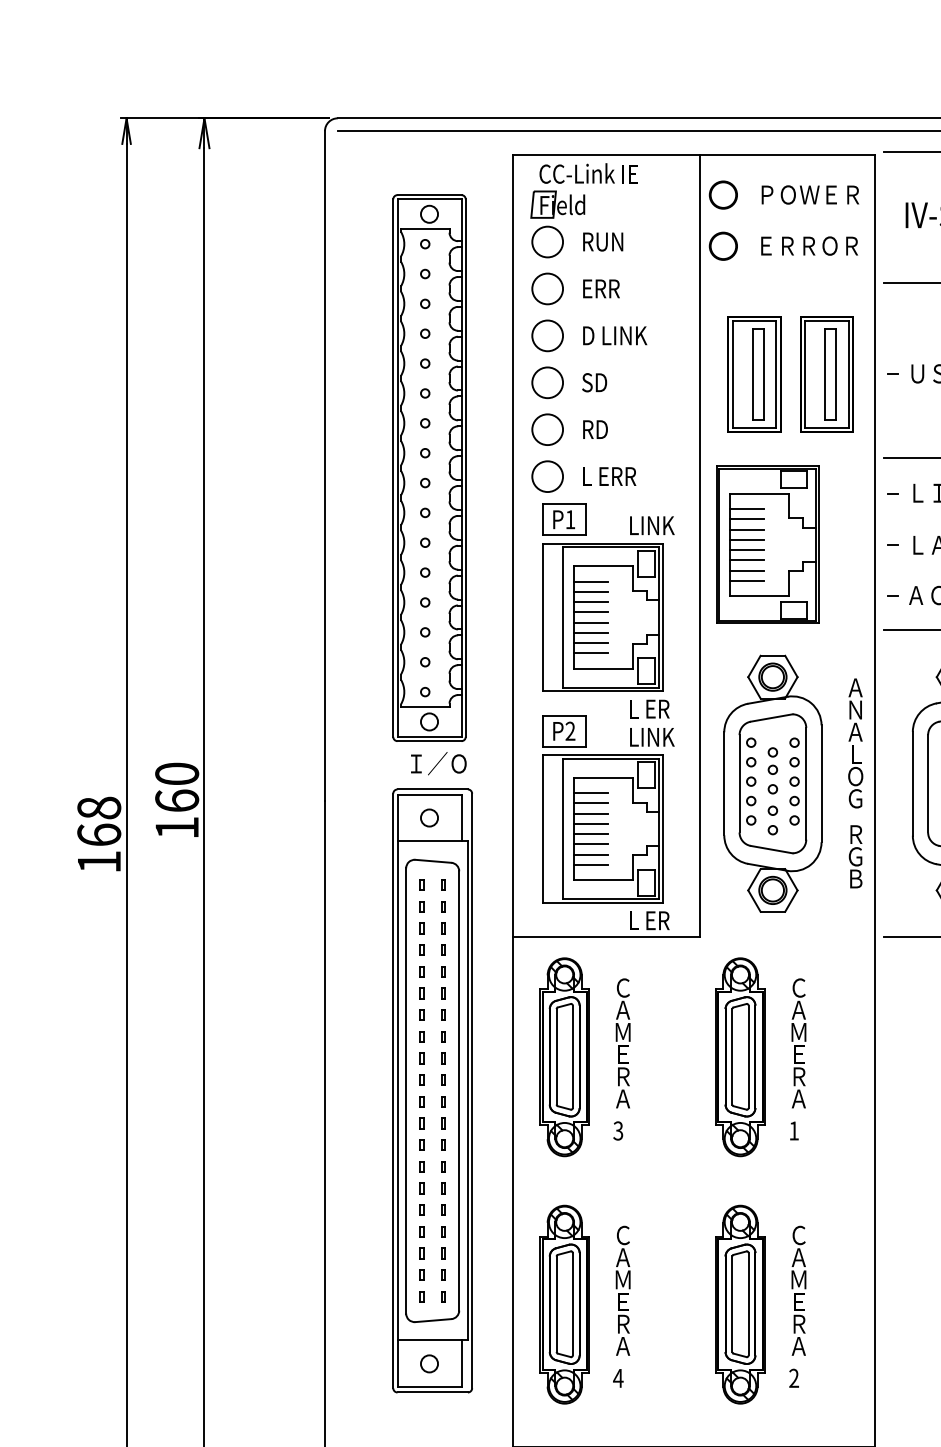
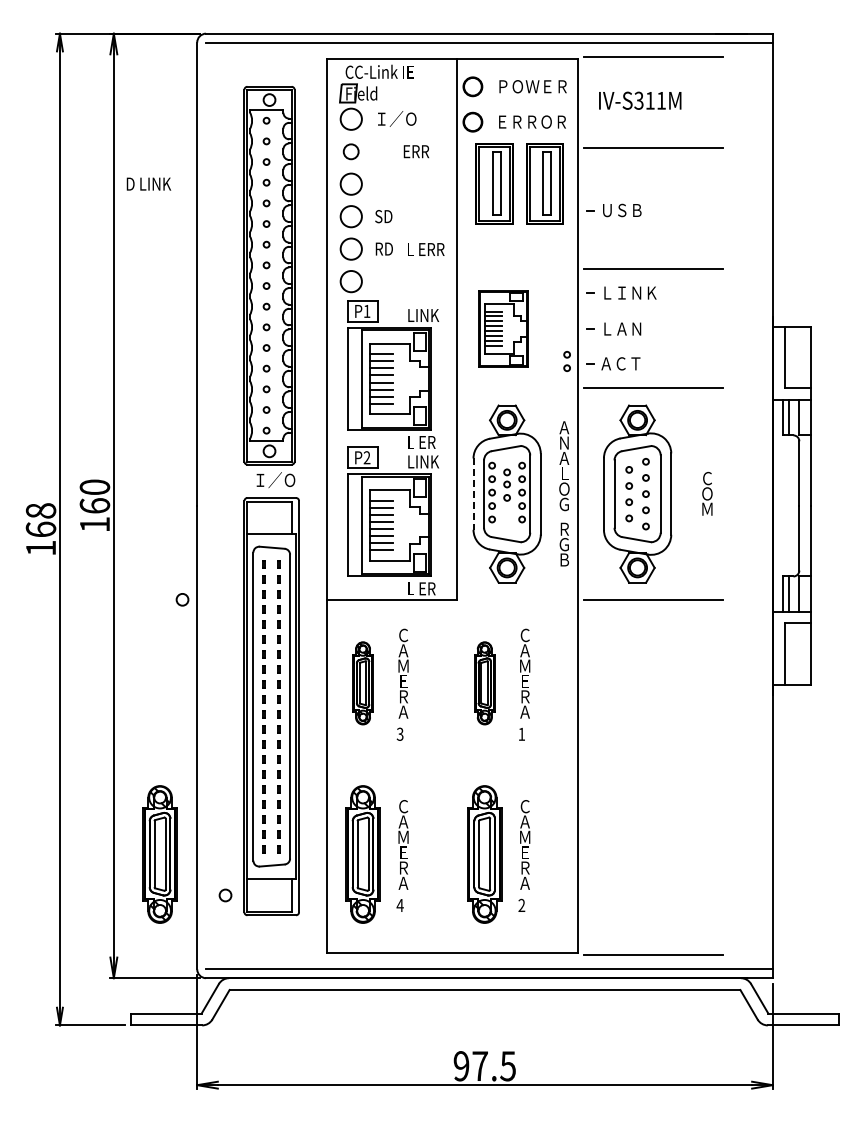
text: (611, 240) -> (395, 118), RUN -> Ｉ／Ｏ
circle: (546, 288) -> (350, 151), size x0.7
text: (599, 288) -> (415, 151), moved
text: (614, 334) -> (148, 183), moved
part: (790, 373) -> (519, 183), moved
text: (610, 476) -> (426, 249), moved
part: (767, 544) -> (503, 328), size x0.7
line: (724, 784) -> (473, 494), solid -> dashed
circle: (429, 817) -> (182, 599), moved
part: (771, 820) -> (566, 361), moved
part: (563, 1057) -> (362, 683), size x0.6
part: (740, 1057) -> (484, 683), size x0.6
part: (270, 1304) -> (159, 854), added
circle: (429, 1363) -> (225, 895), moved

